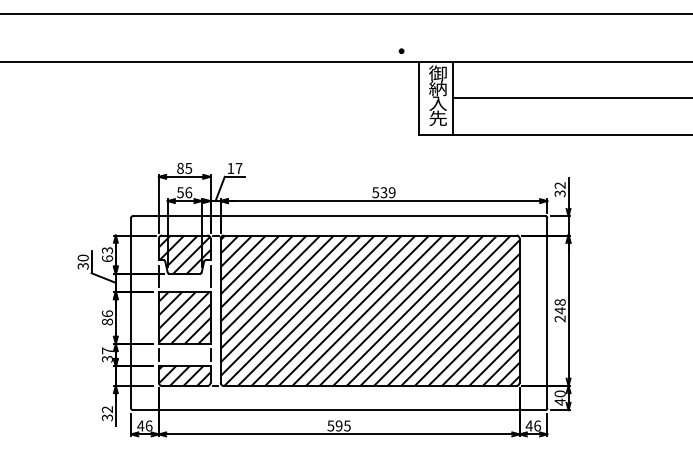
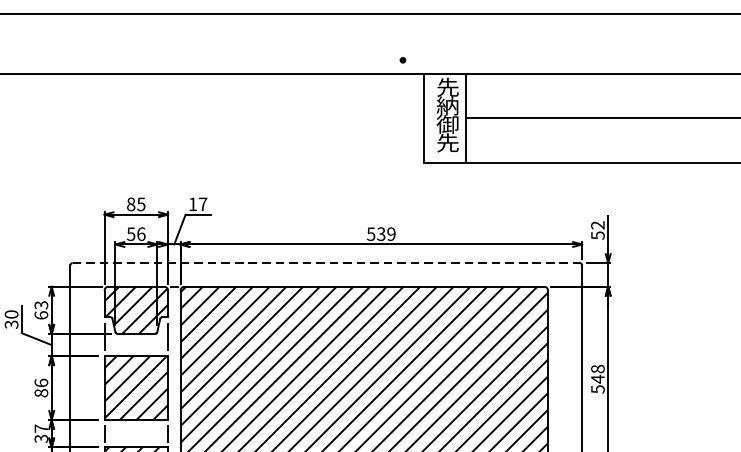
text: (437, 72) -> (447, 86), 御 -> 先
text: (437, 103) -> (447, 124), 入 -> 御
text: (559, 193) -> (597, 235), 32 -> 52
line: (339, 216) -> (326, 263), solid -> dashed
text: (559, 318) -> (597, 388), 248 -> 548

